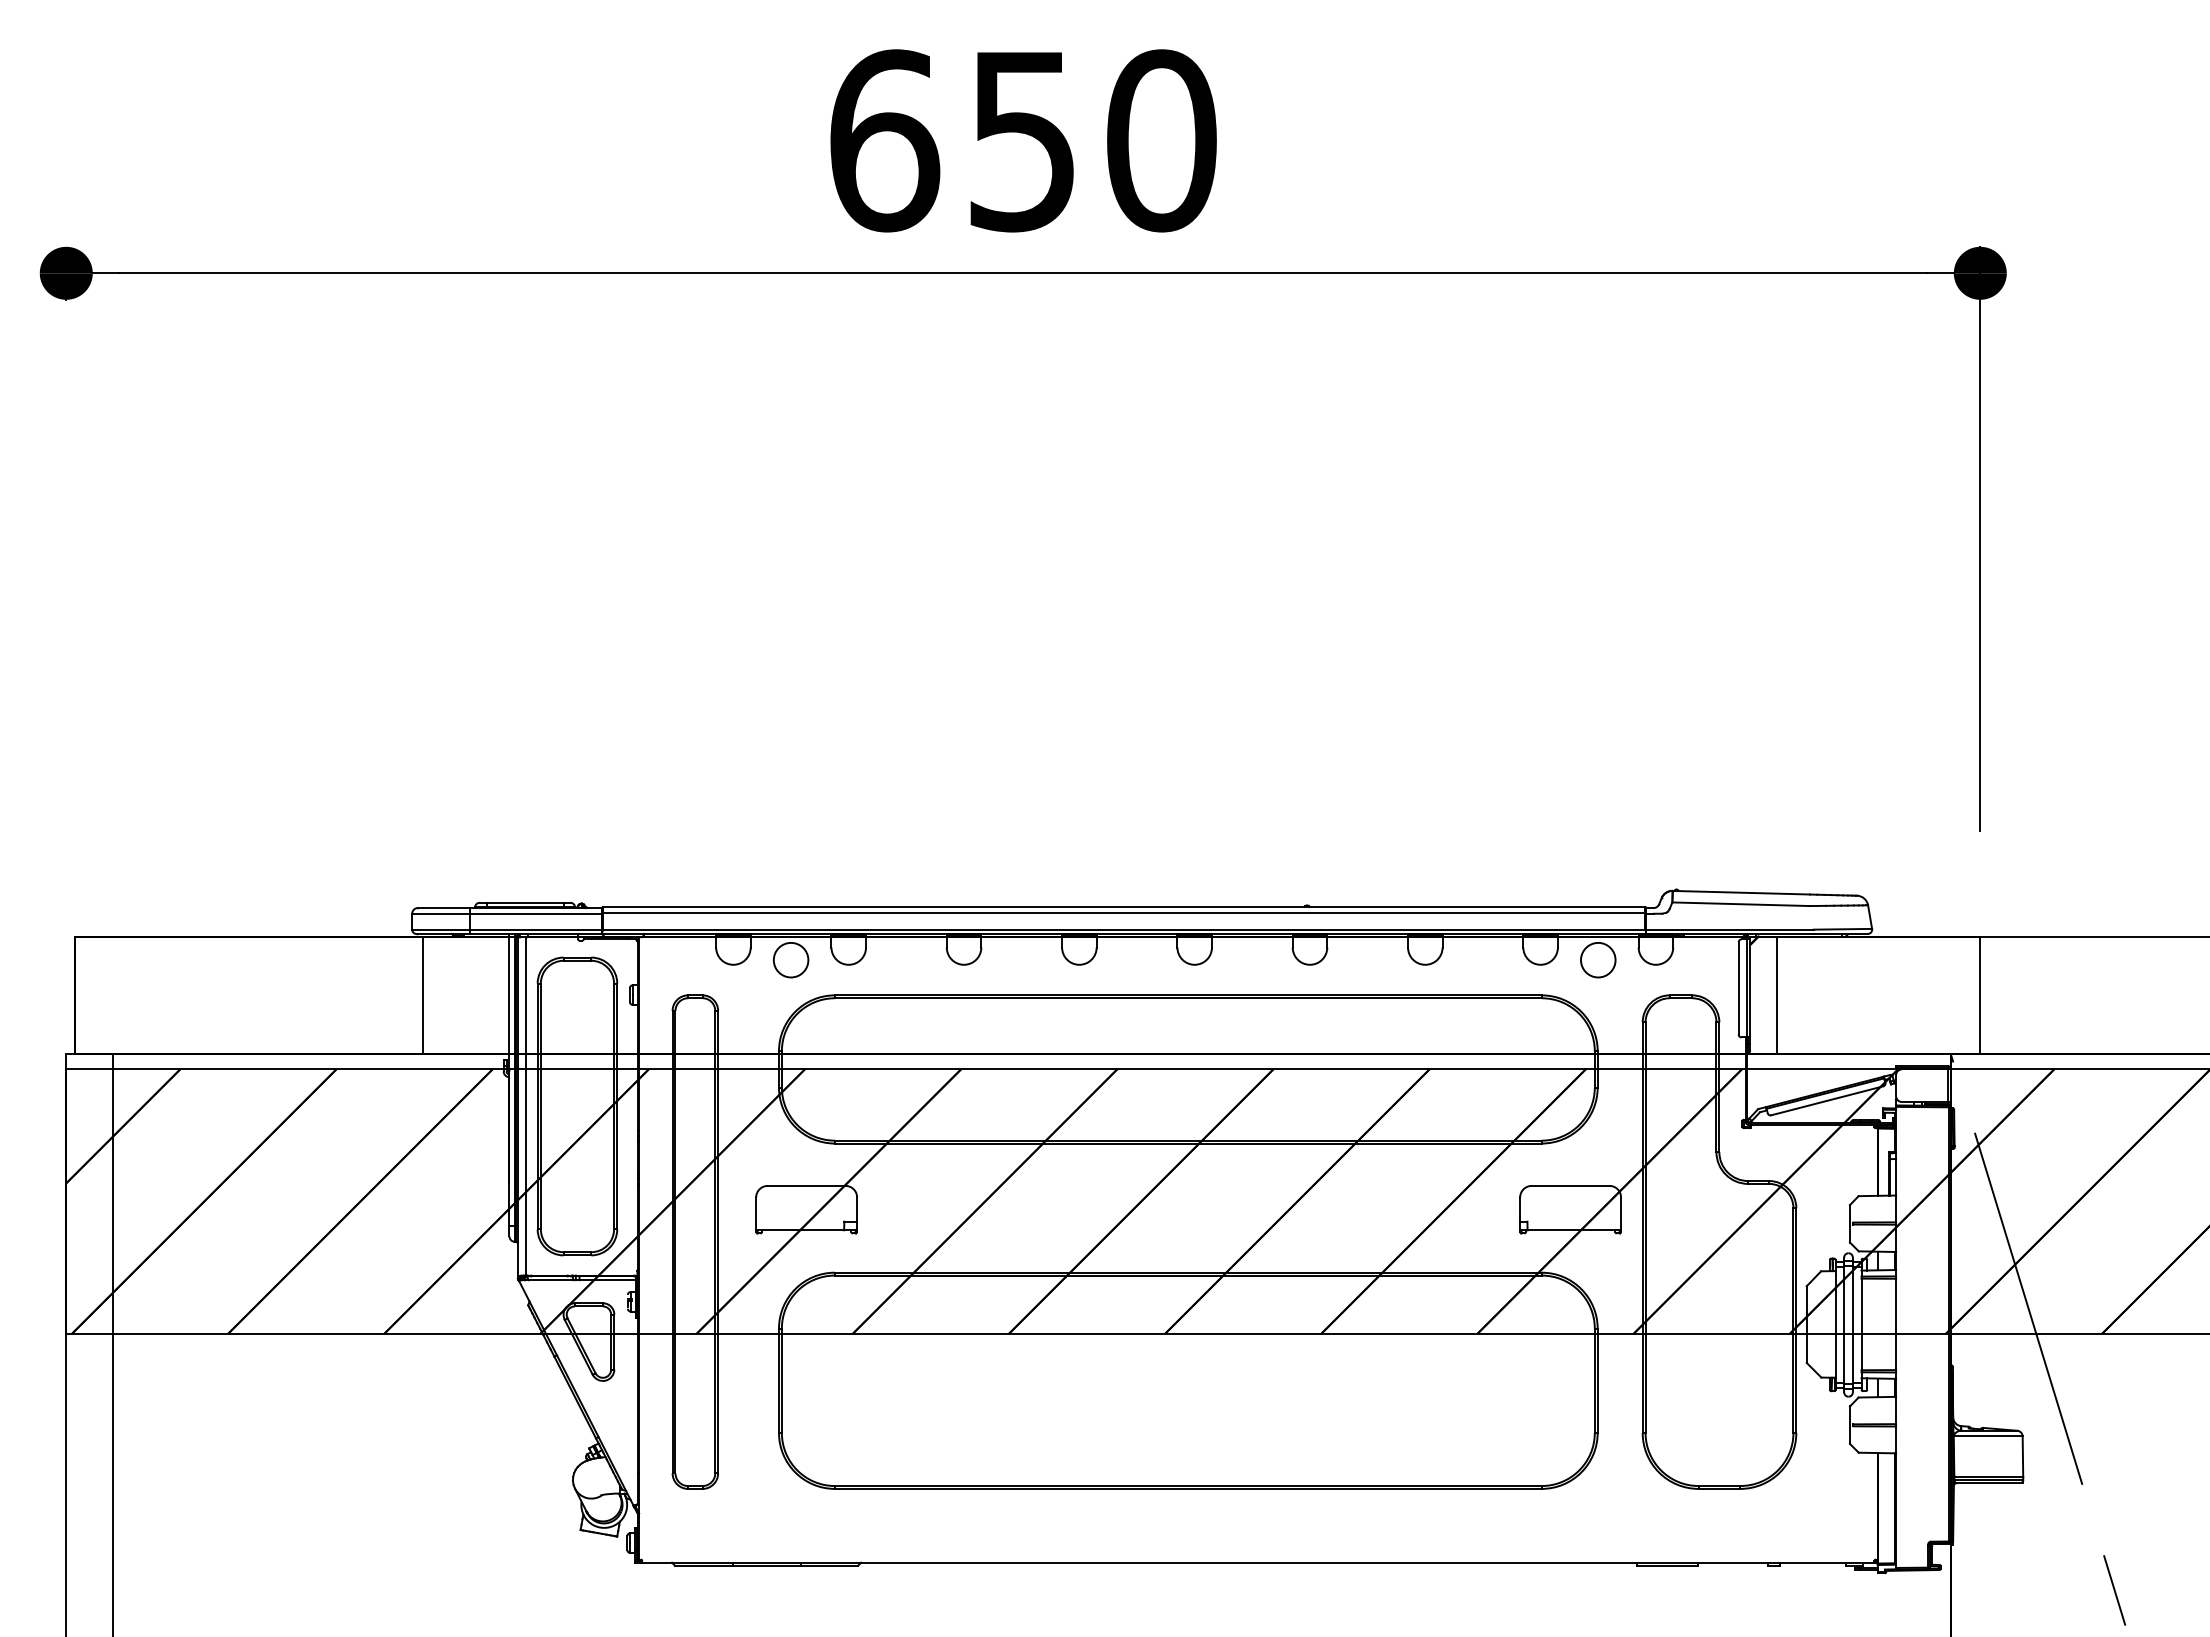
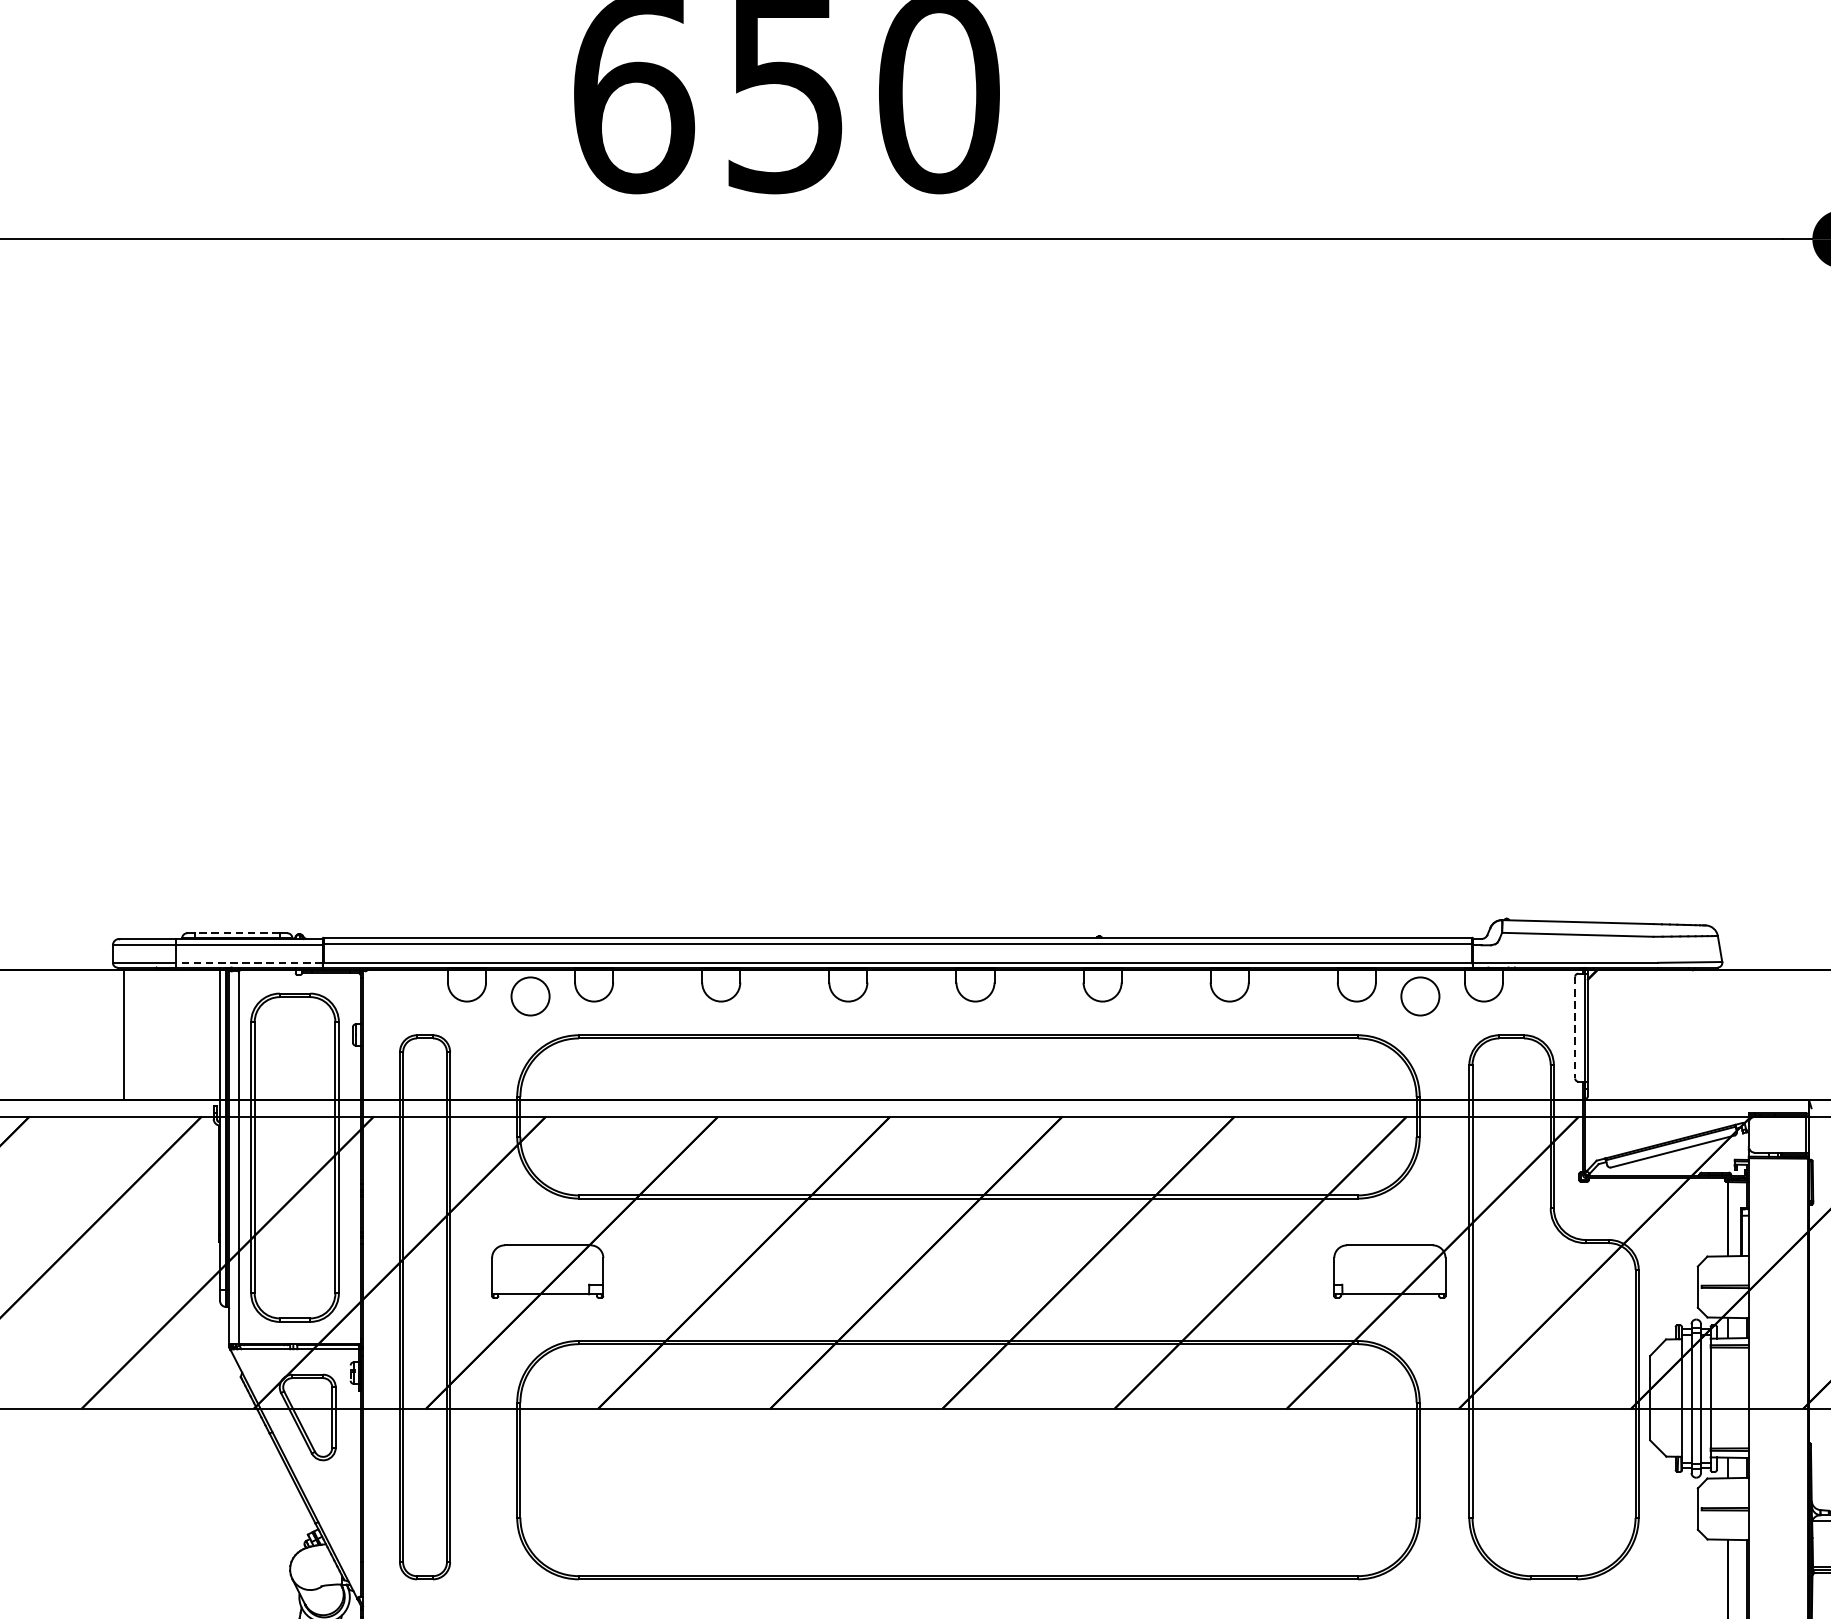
line: (524, 902) -> (236, 932), solid -> dashed
line: (535, 929) -> (248, 962), solid -> dashed
line: (1738, 988) -> (1574, 1027), solid -> dashed
line: (1777, 995) -> (1617, 1035), removed

